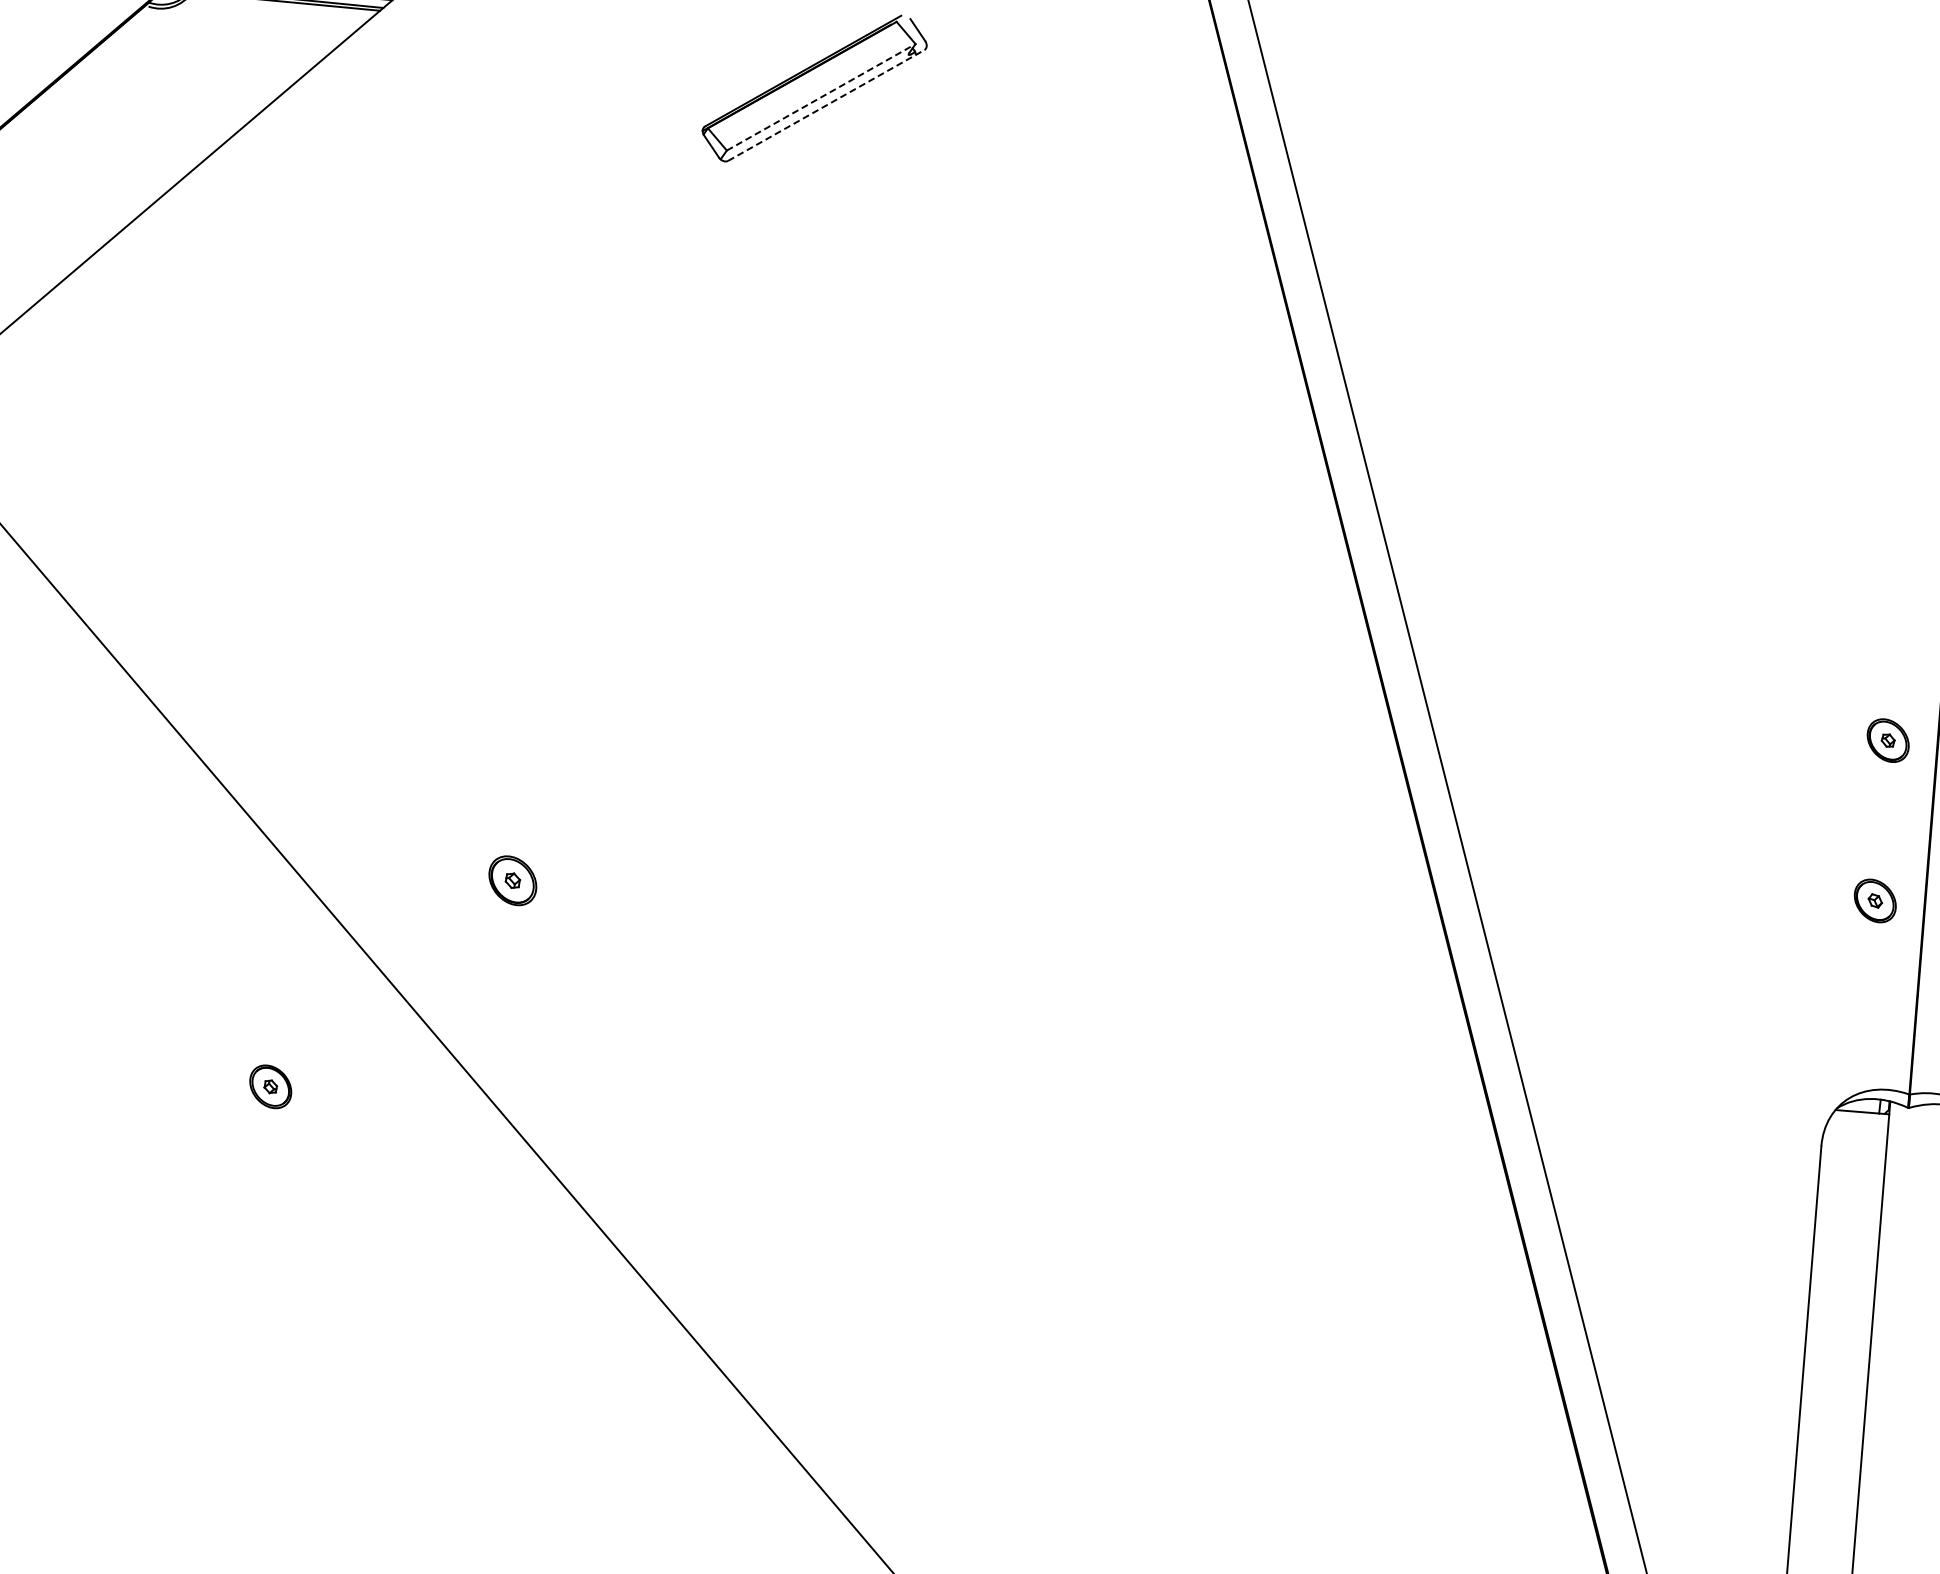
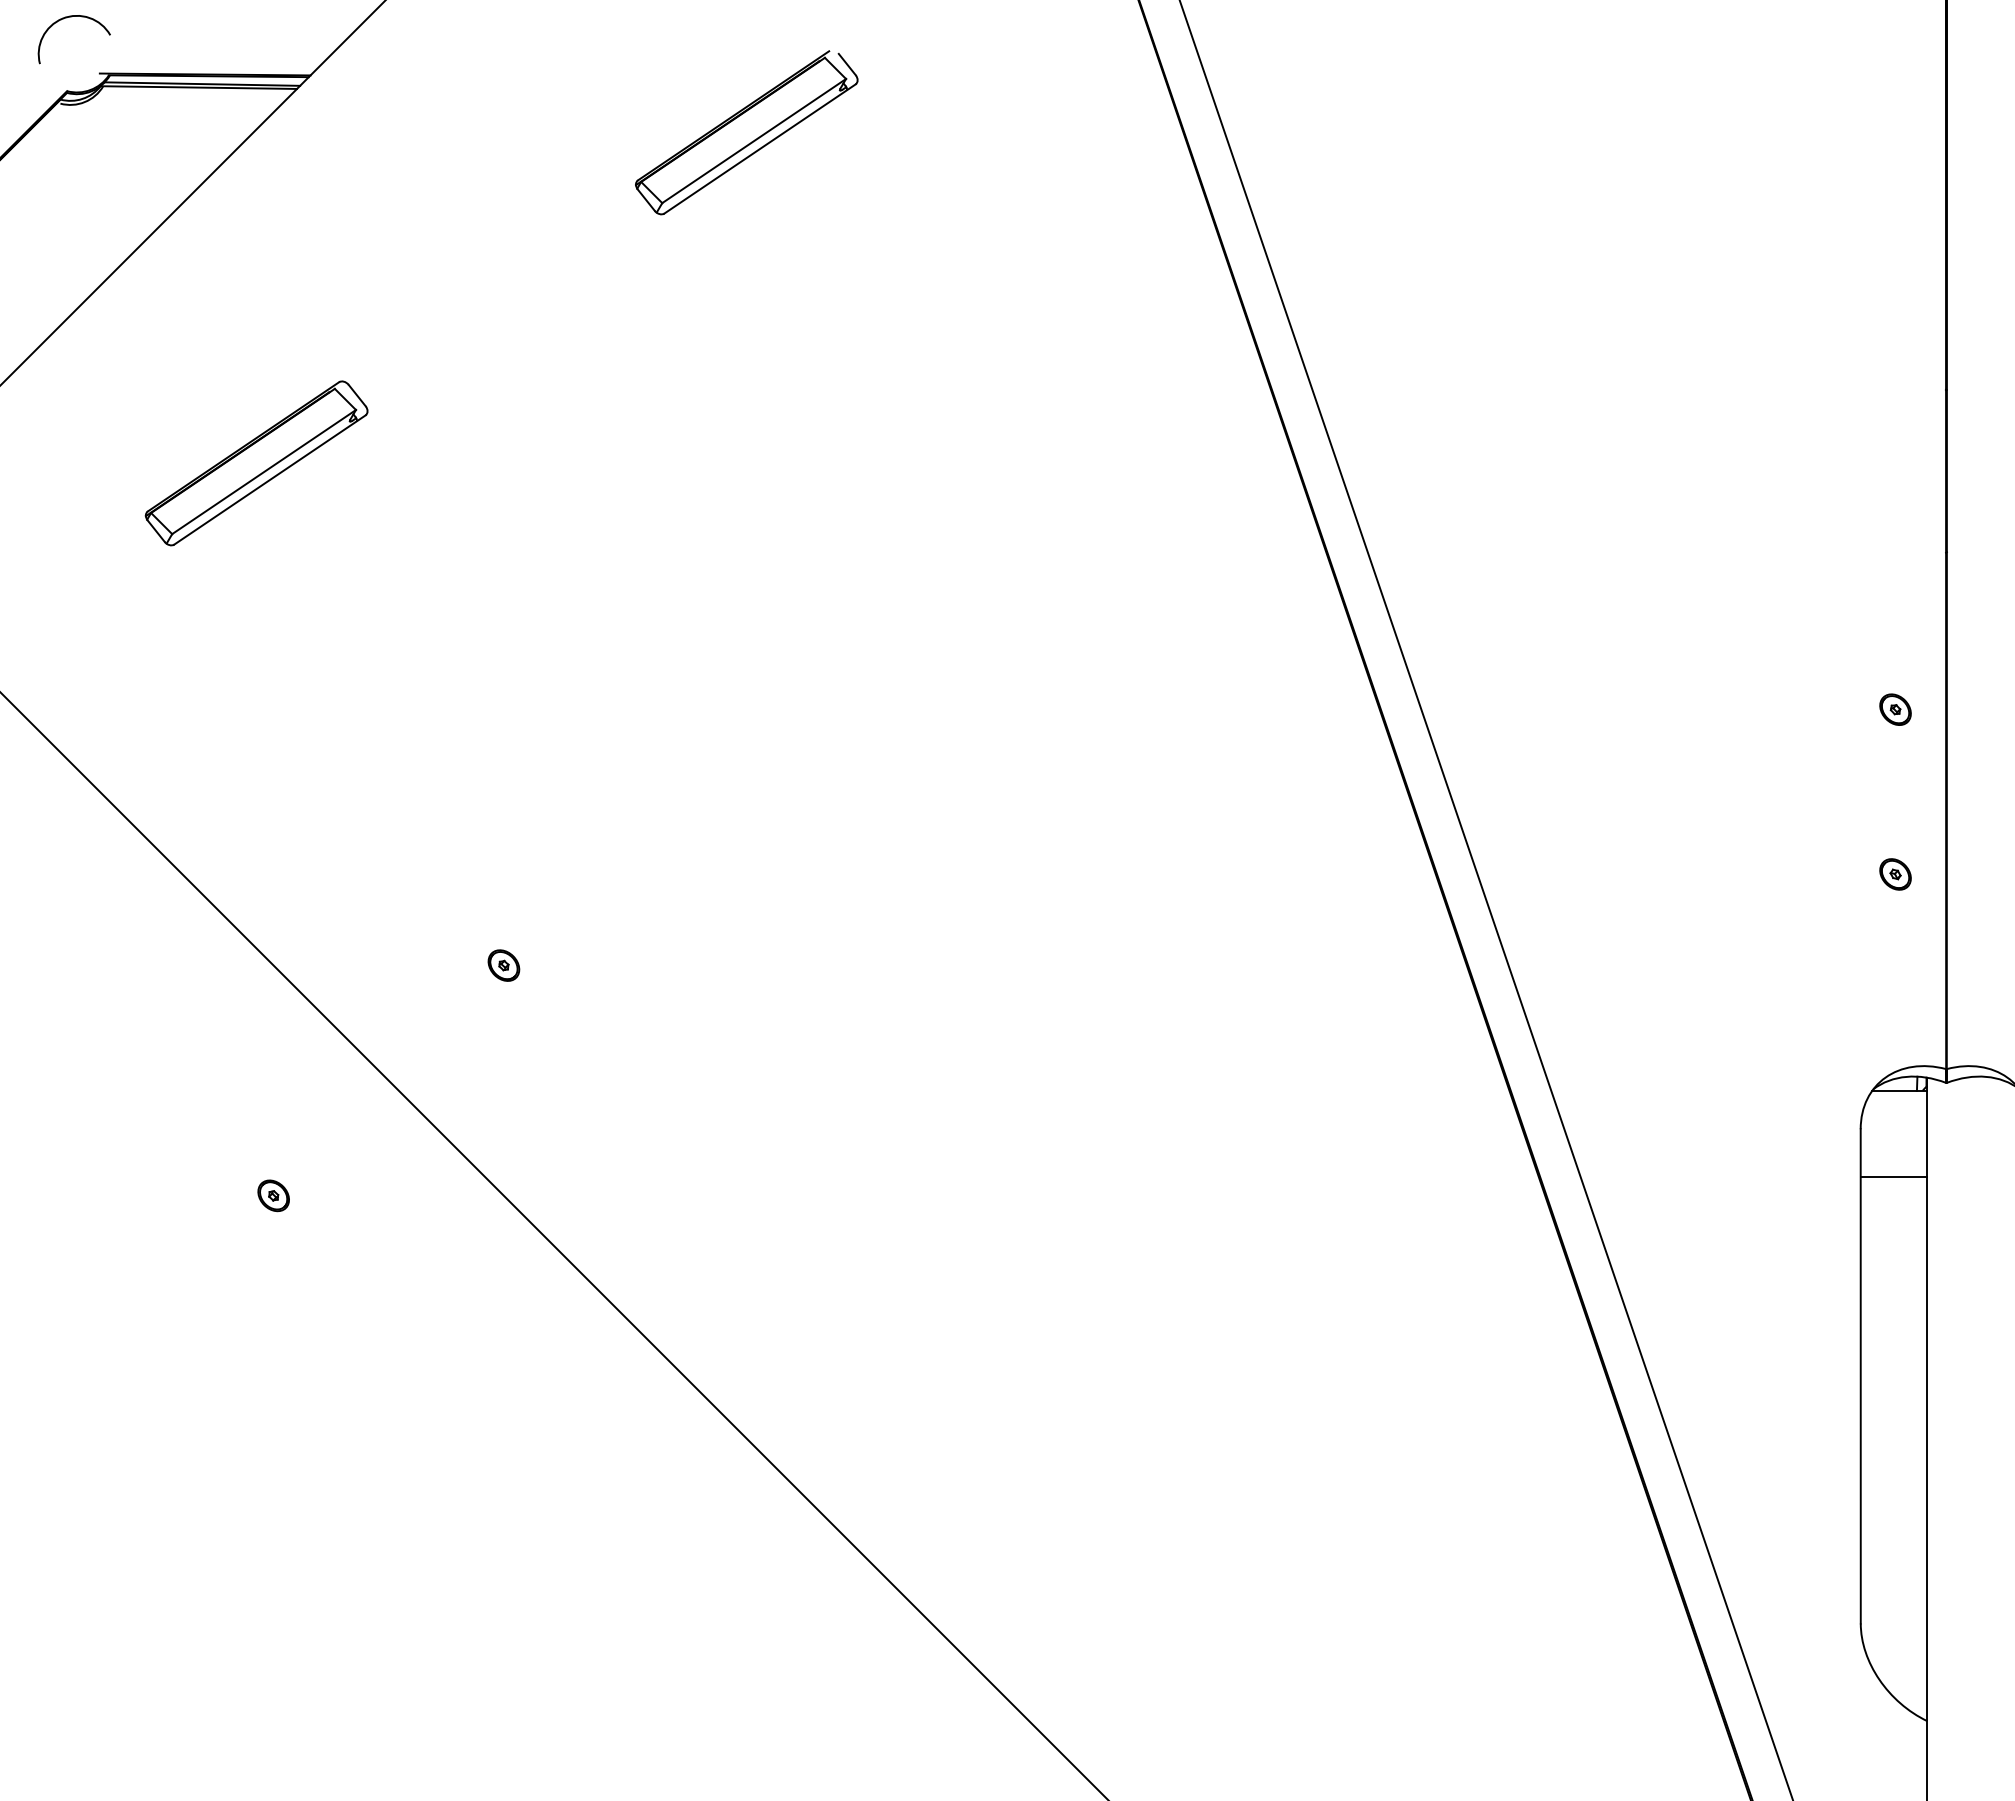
line: (821, 97) -> (754, 141), dashed -> solid
line: (826, 105) -> (760, 148), dashed -> solid
part: (311, 372) -> (256, 463), added
part: (1888, 740) -> (1895, 709), size x0.71
part: (512, 880) -> (503, 965), size x0.62
part: (1875, 901) -> (1895, 874), size x0.71
part: (270, 1086) -> (273, 1195), size x0.71
line: (1849, 1195) -> (1893, 1177), added

